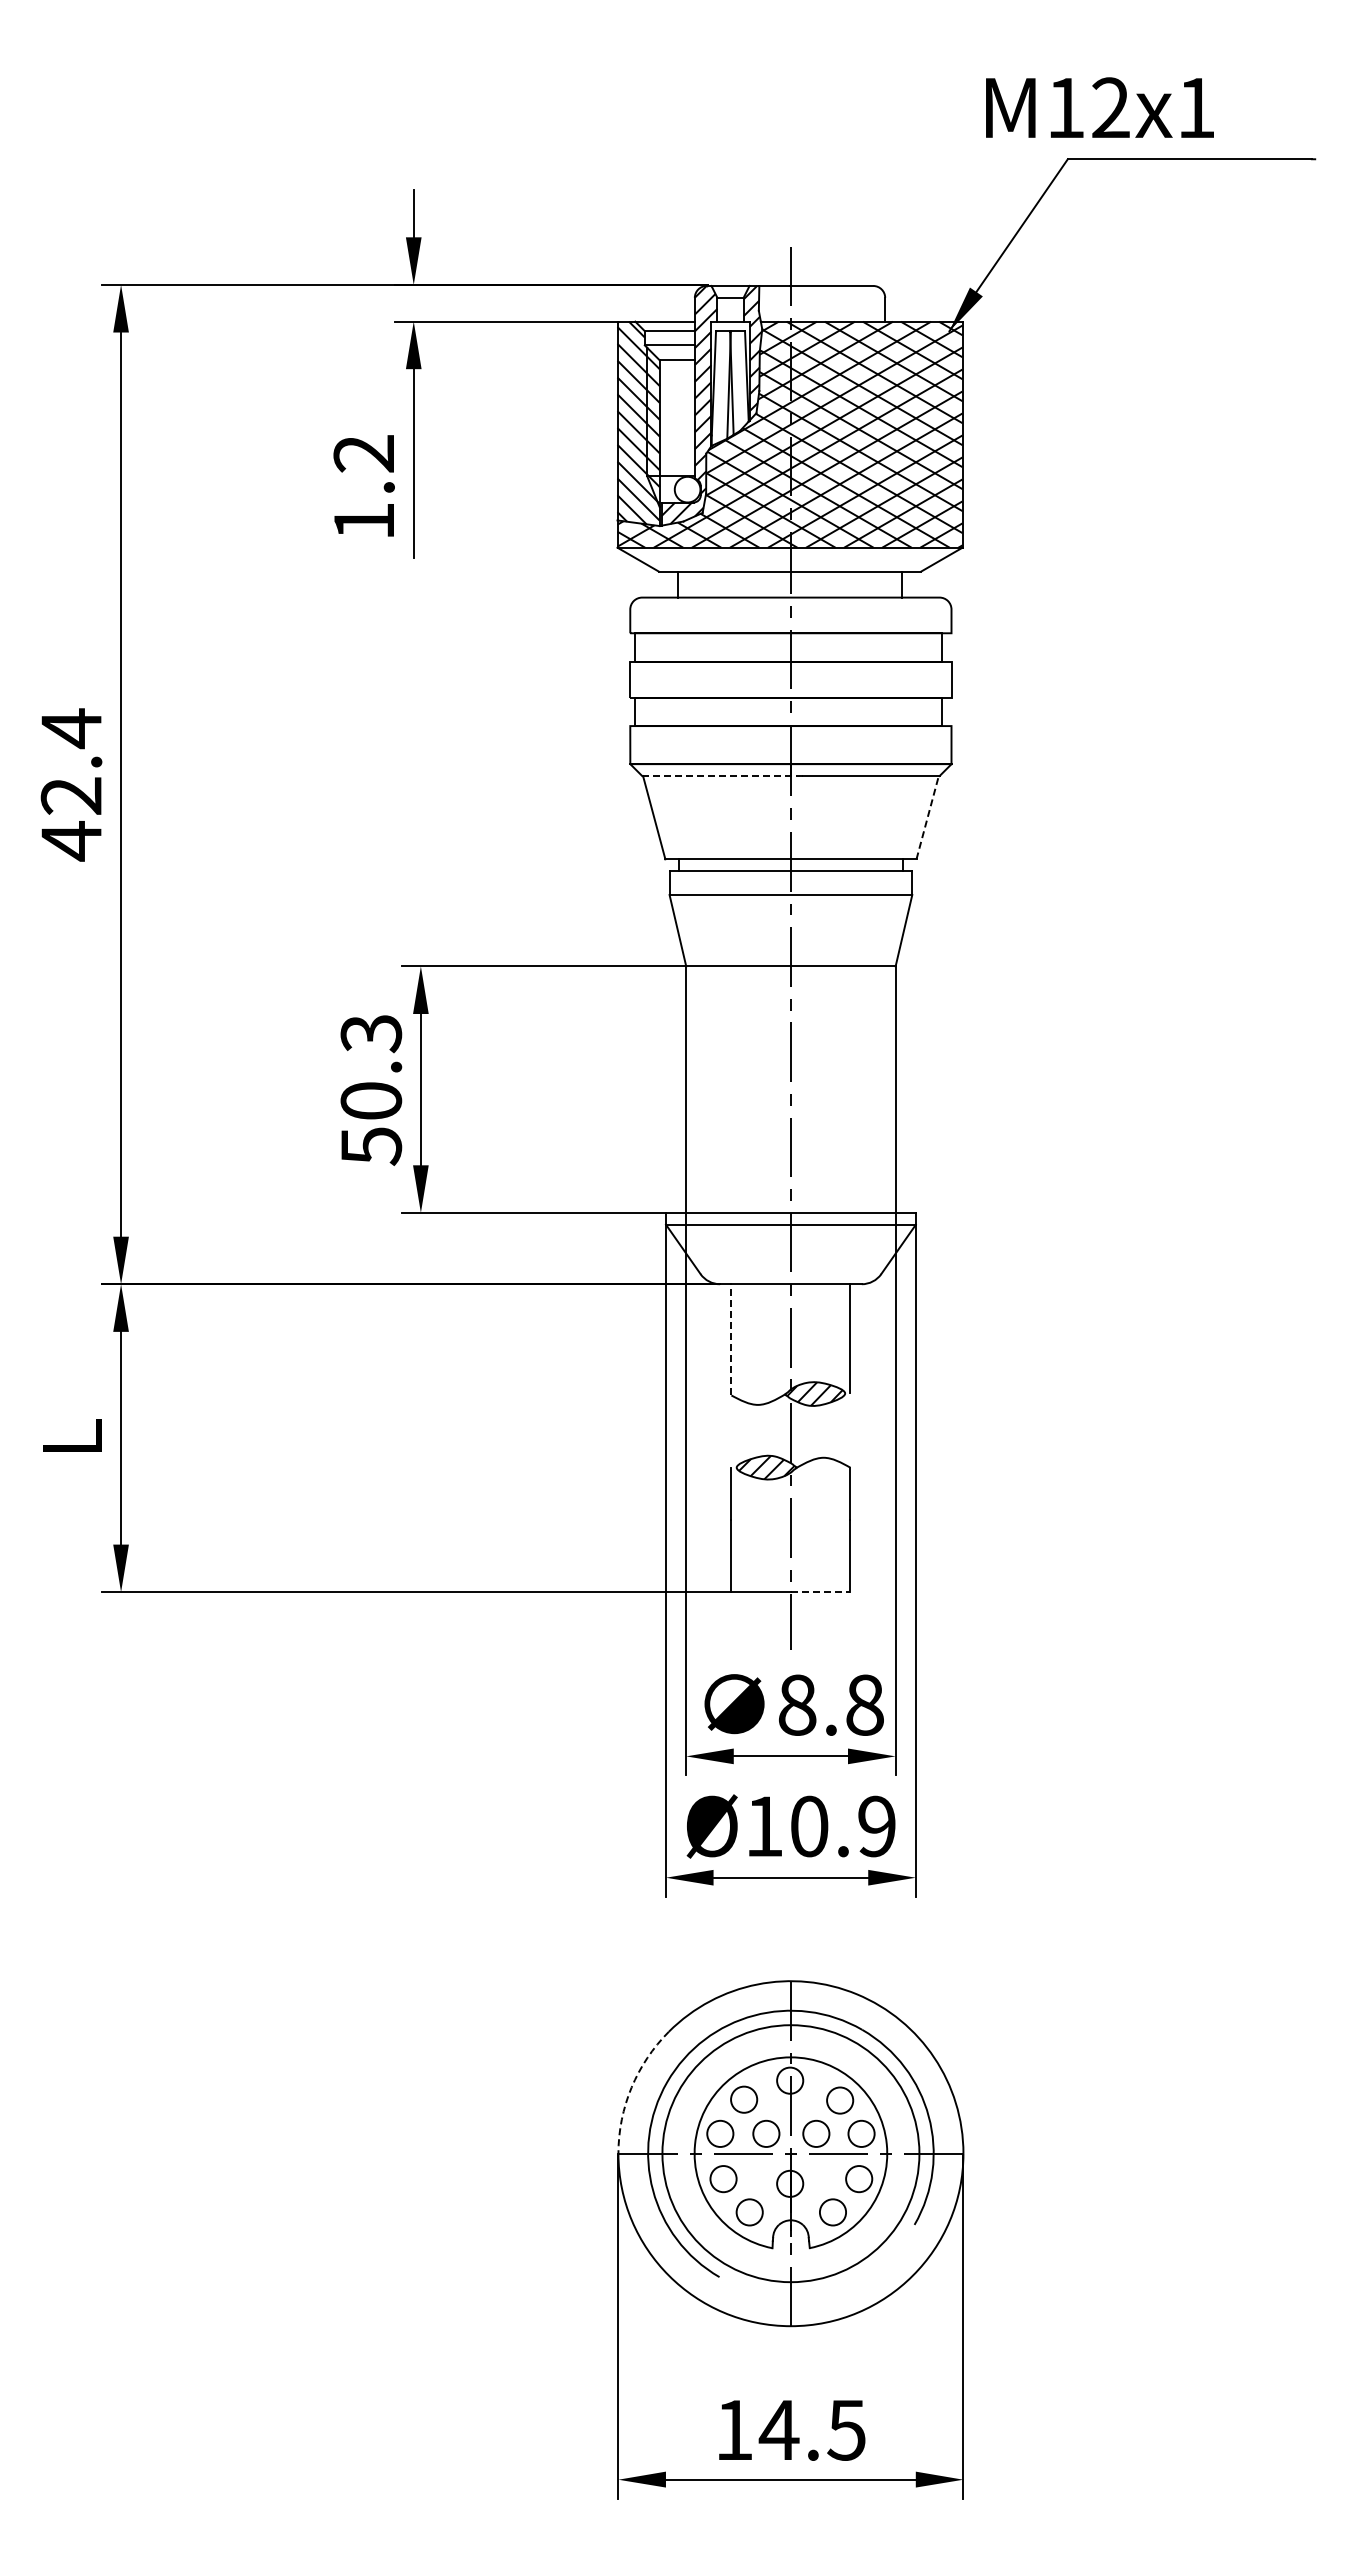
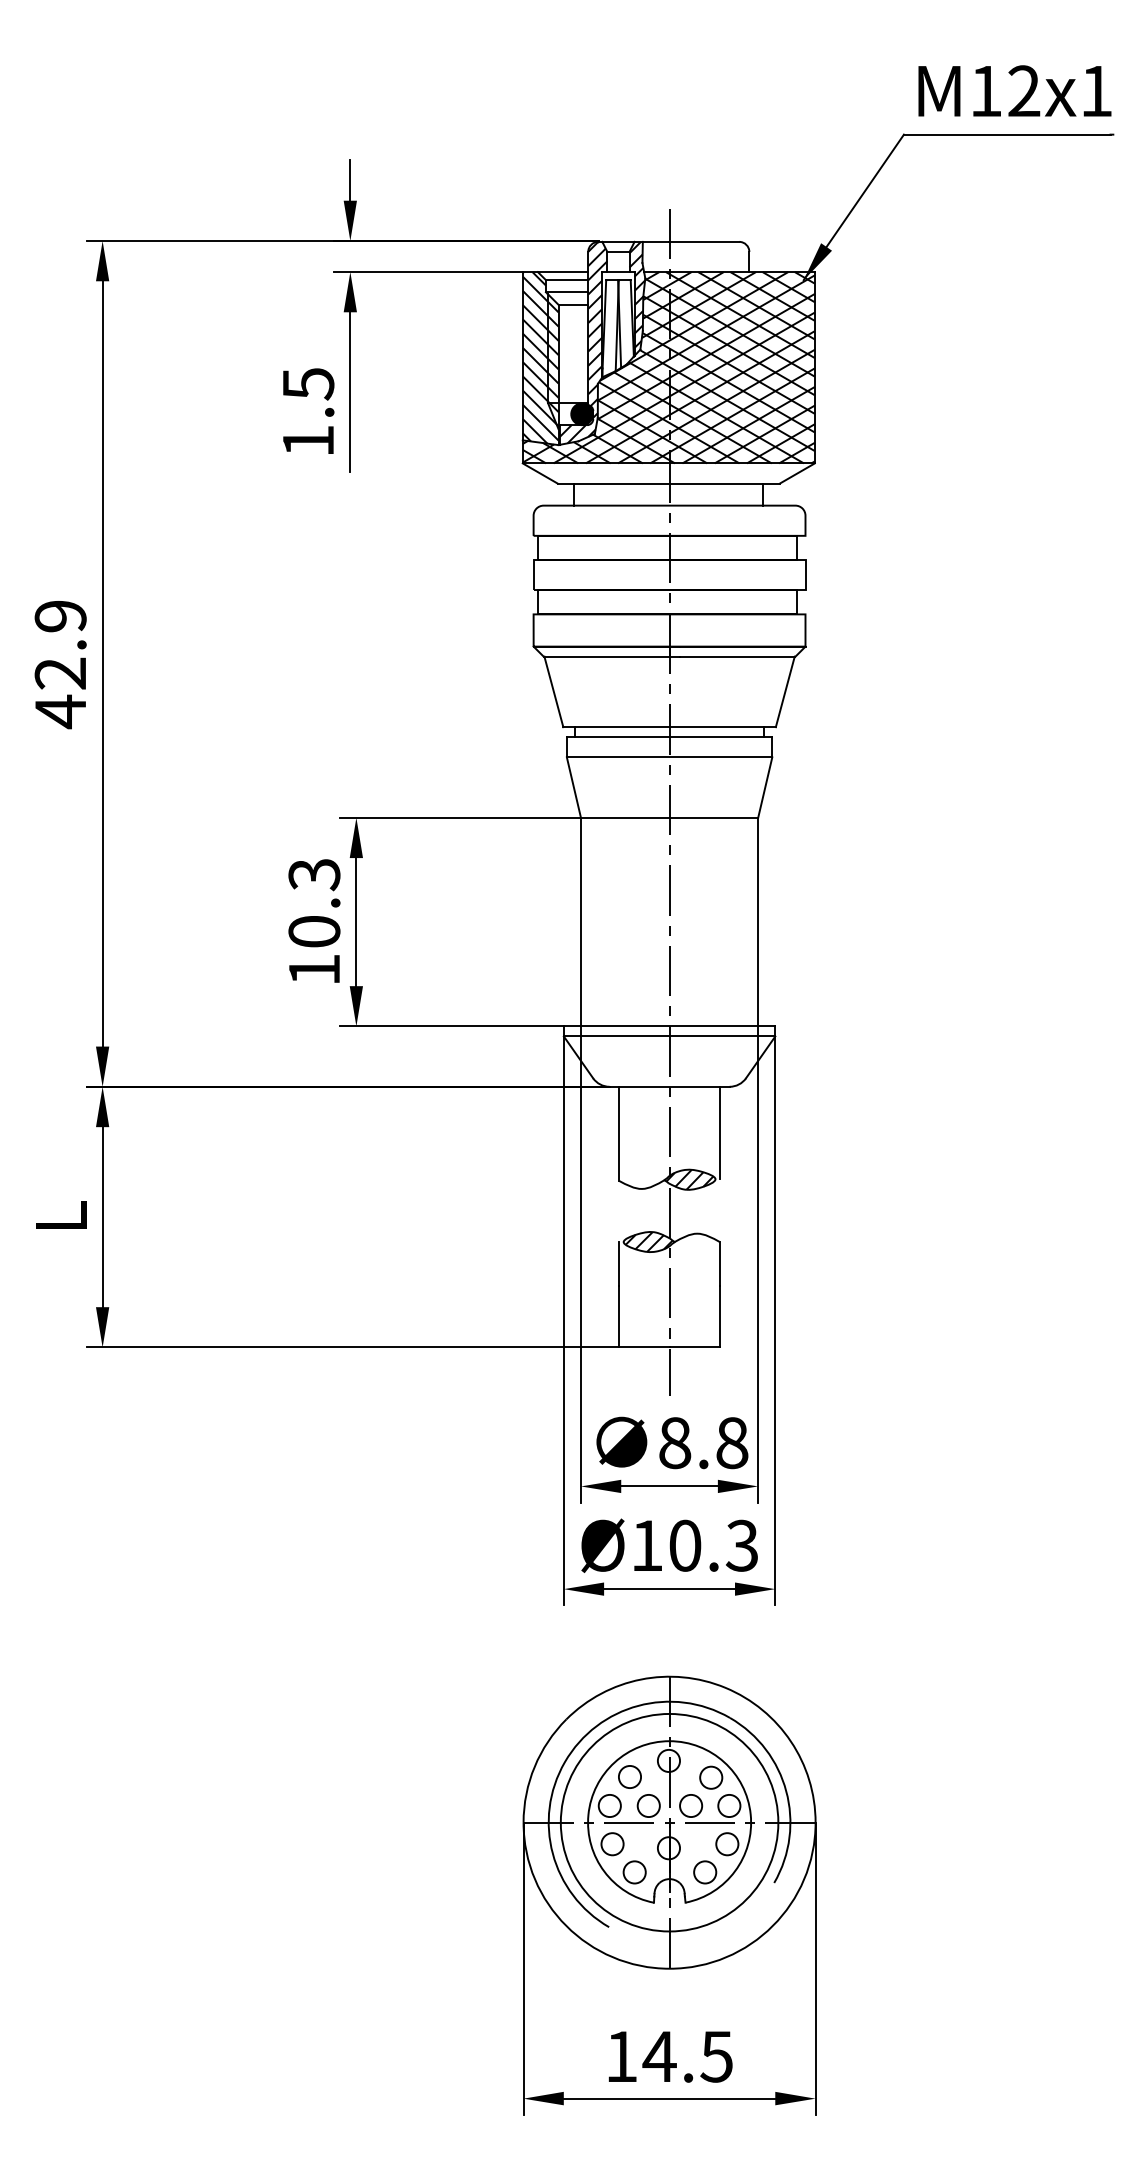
text: (1099, 107) -> (1014, 90), moved
text: (363, 454) -> (307, 384), 1.2 -> 1.5
fill: (687, 489) -> (582, 414), added
text: (71, 728) -> (60, 616), 42.4 -> 42.9
line: (723, 776) -> (612, 657), dashed -> solid
line: (927, 817) -> (785, 691), dashed -> solid
text: (371, 1146) -> (314, 970), 50.3 -> 10.3
line: (731, 1339) -> (619, 1133), dashed -> solid
line: (820, 1592) -> (694, 1347), dashed -> solid
text: (876, 1826) -> (742, 1545), Ø10.9 -> Ø10.3
arc: (631, 2087) -> (534, 1766), dashed -> solid

